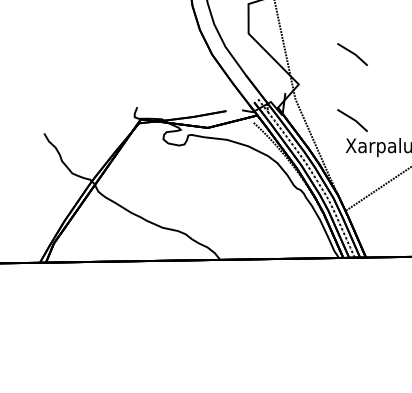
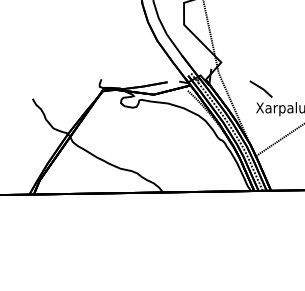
line: (352, 53) -> (261, 39), removed

